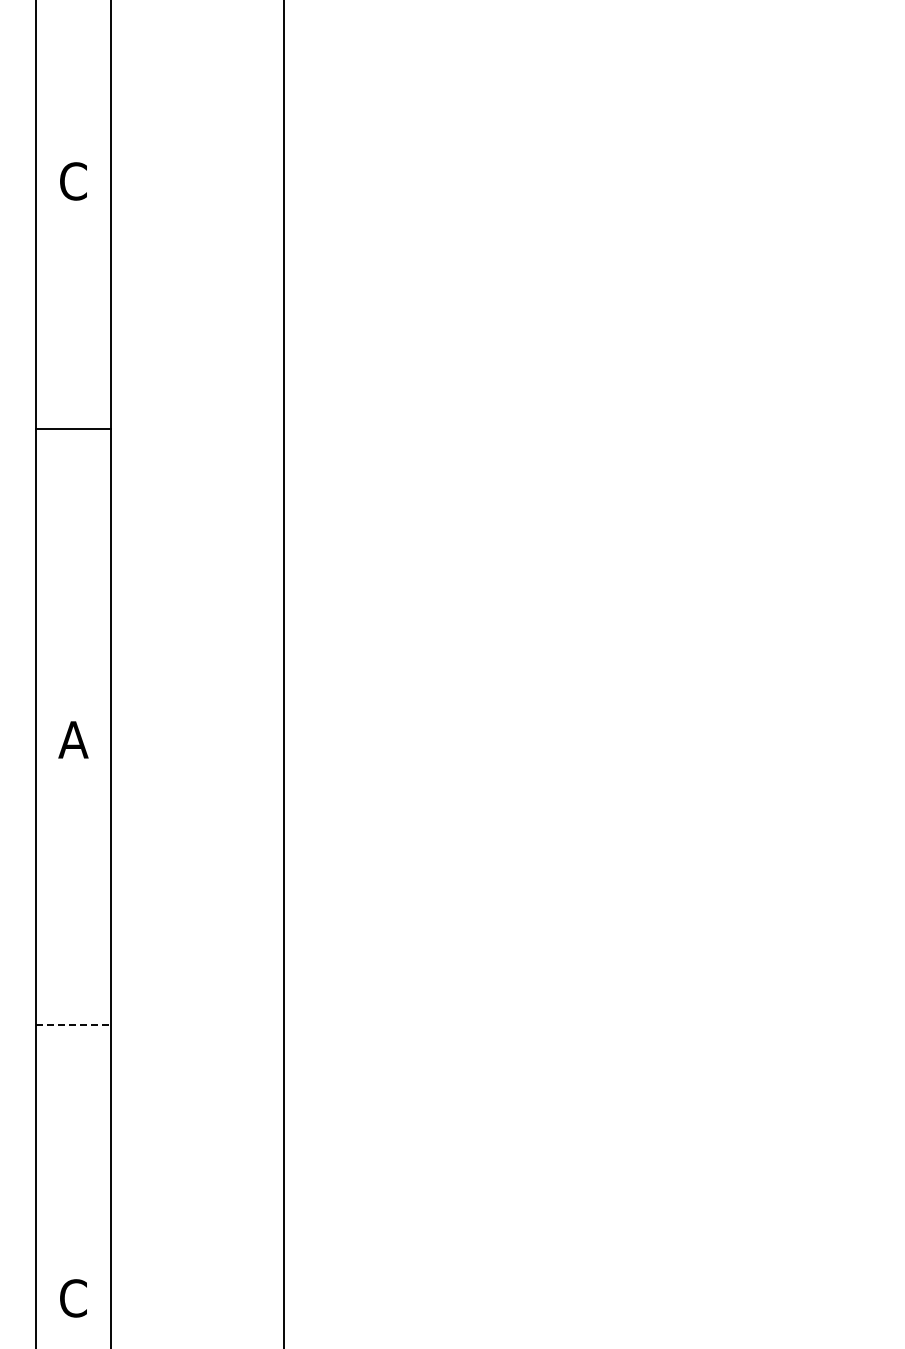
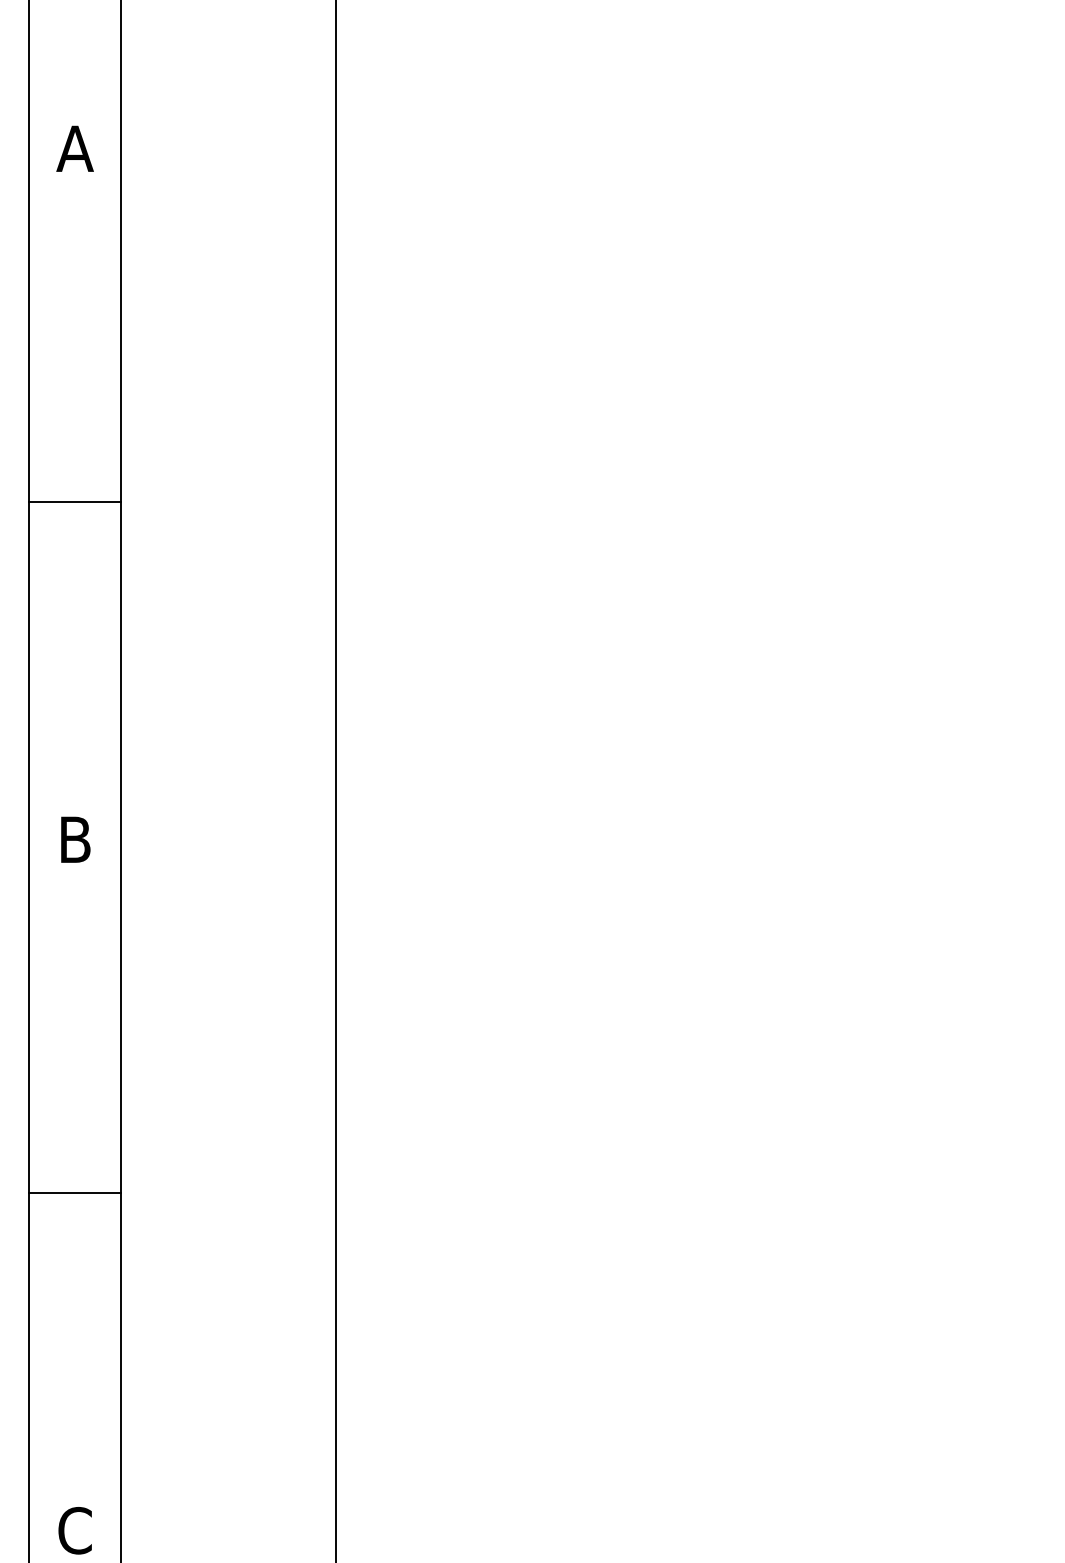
text: (73, 181) -> (75, 148), C -> A
line: (73, 428) -> (75, 501), moved
text: (73, 739) -> (75, 839), A -> B
line: (73, 1025) -> (75, 1193), dashed -> solid

